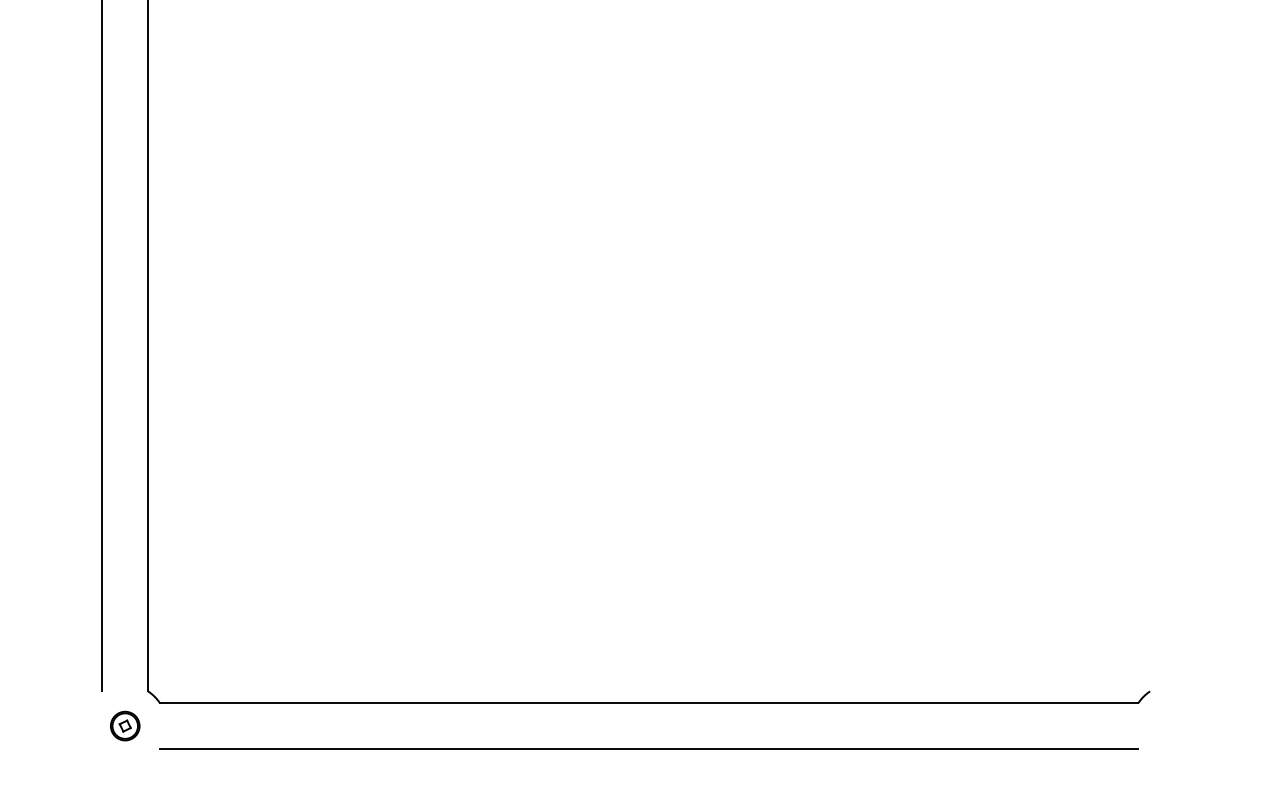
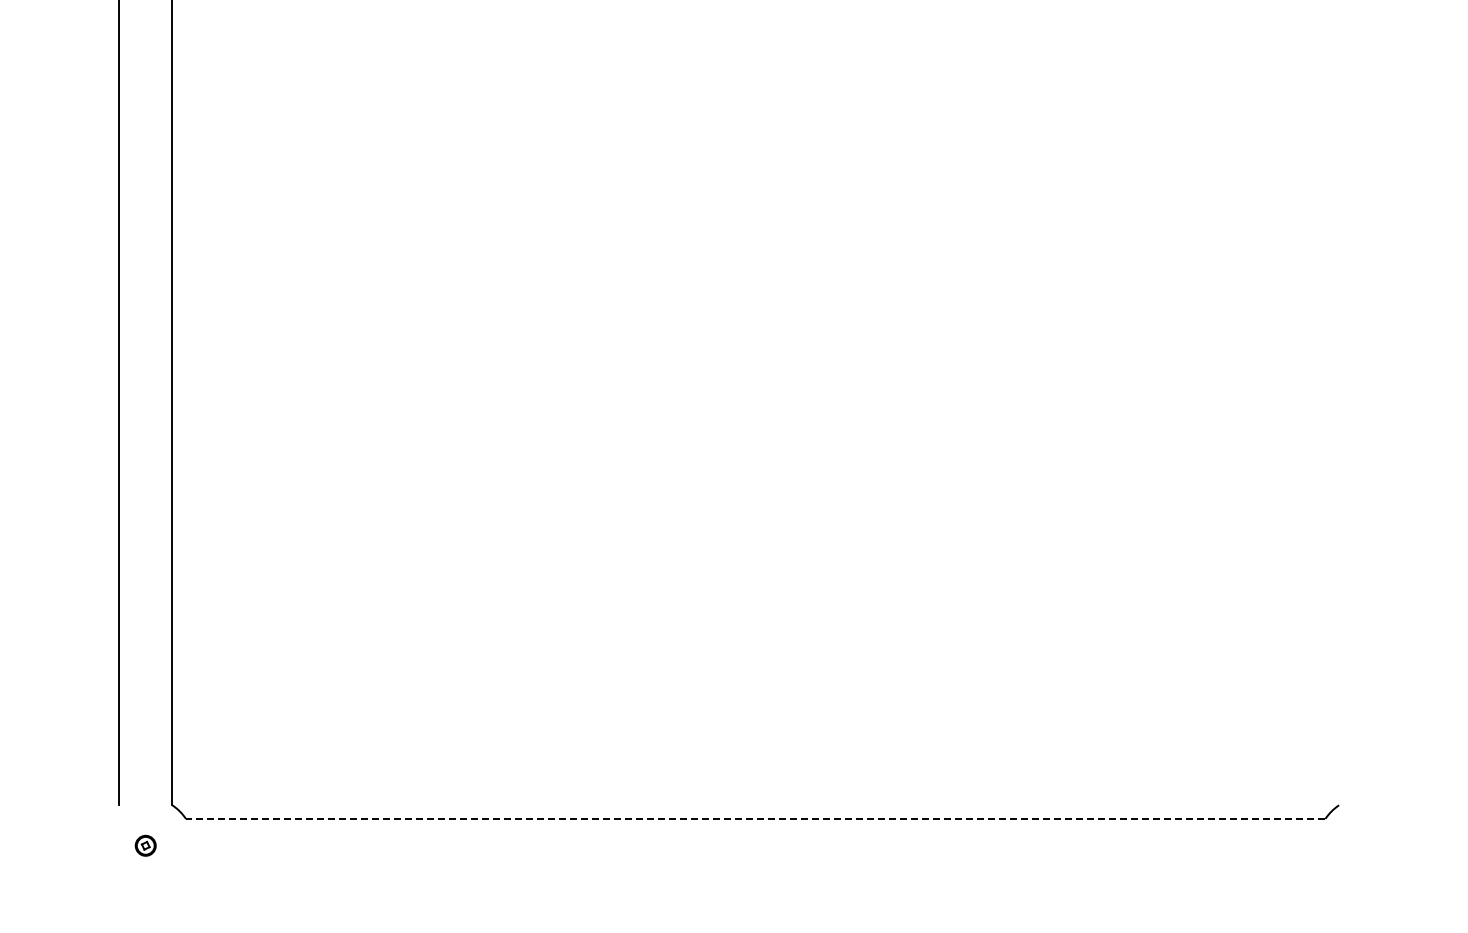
line: (648, 702) -> (755, 818), solid -> dashed
part: (125, 725) -> (145, 845), size x0.6
line: (648, 749) -> (755, 872), removed

